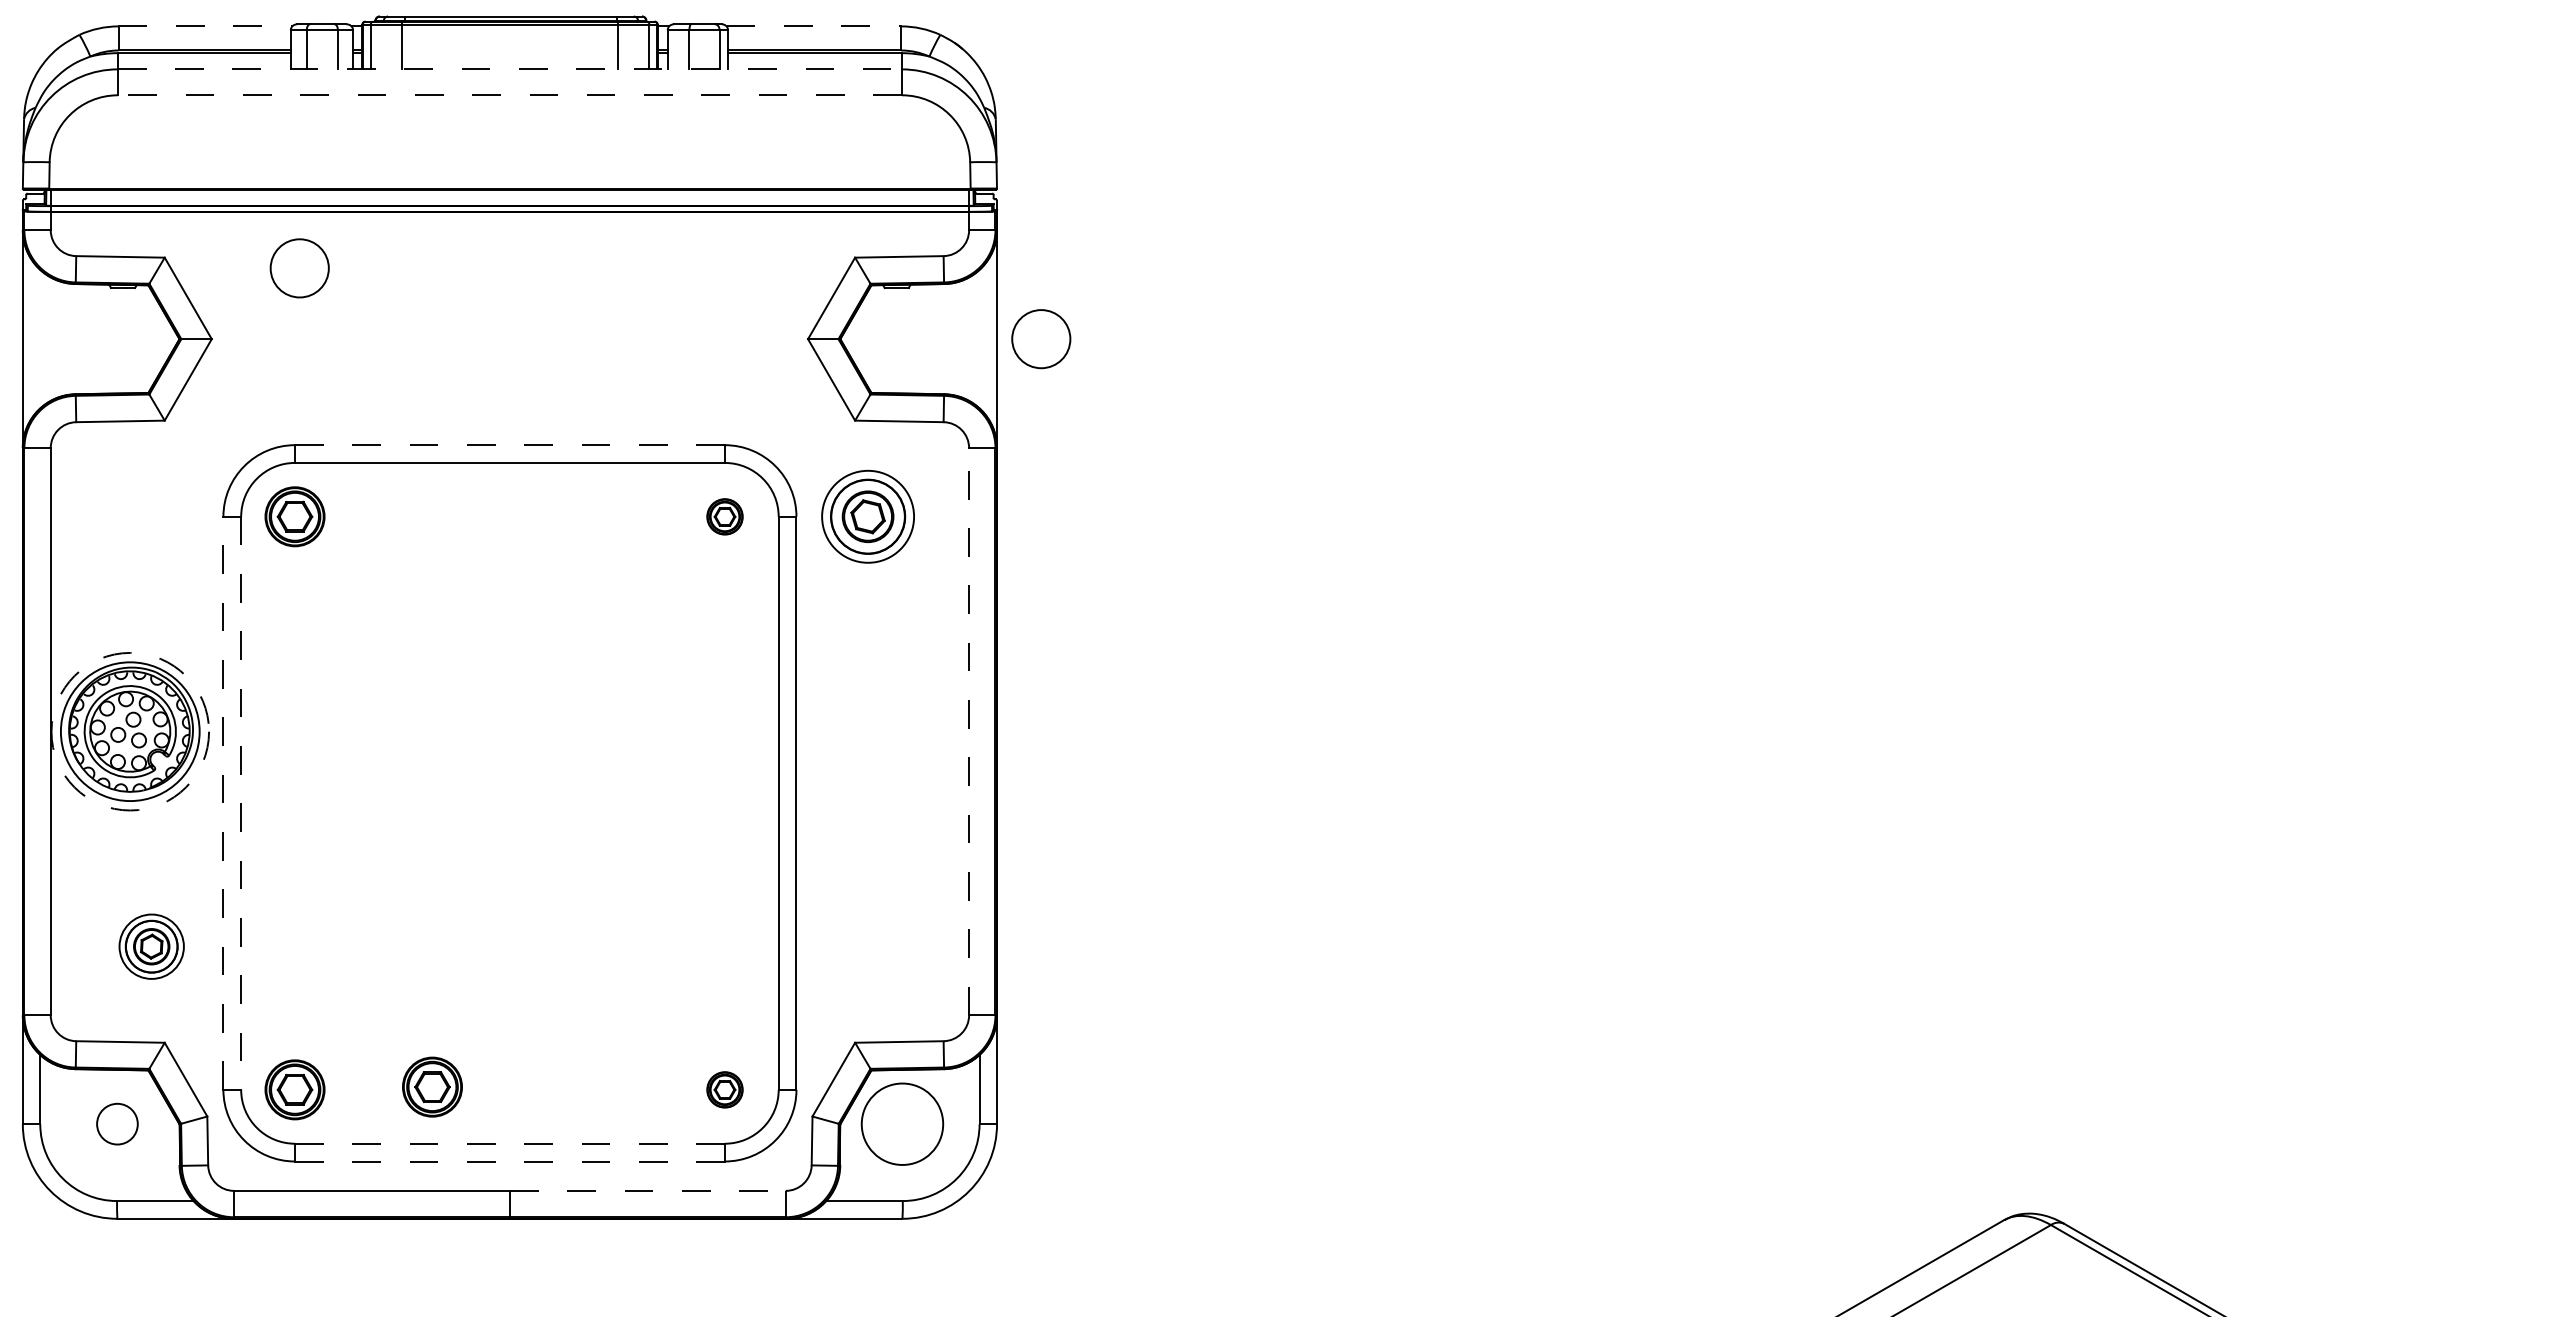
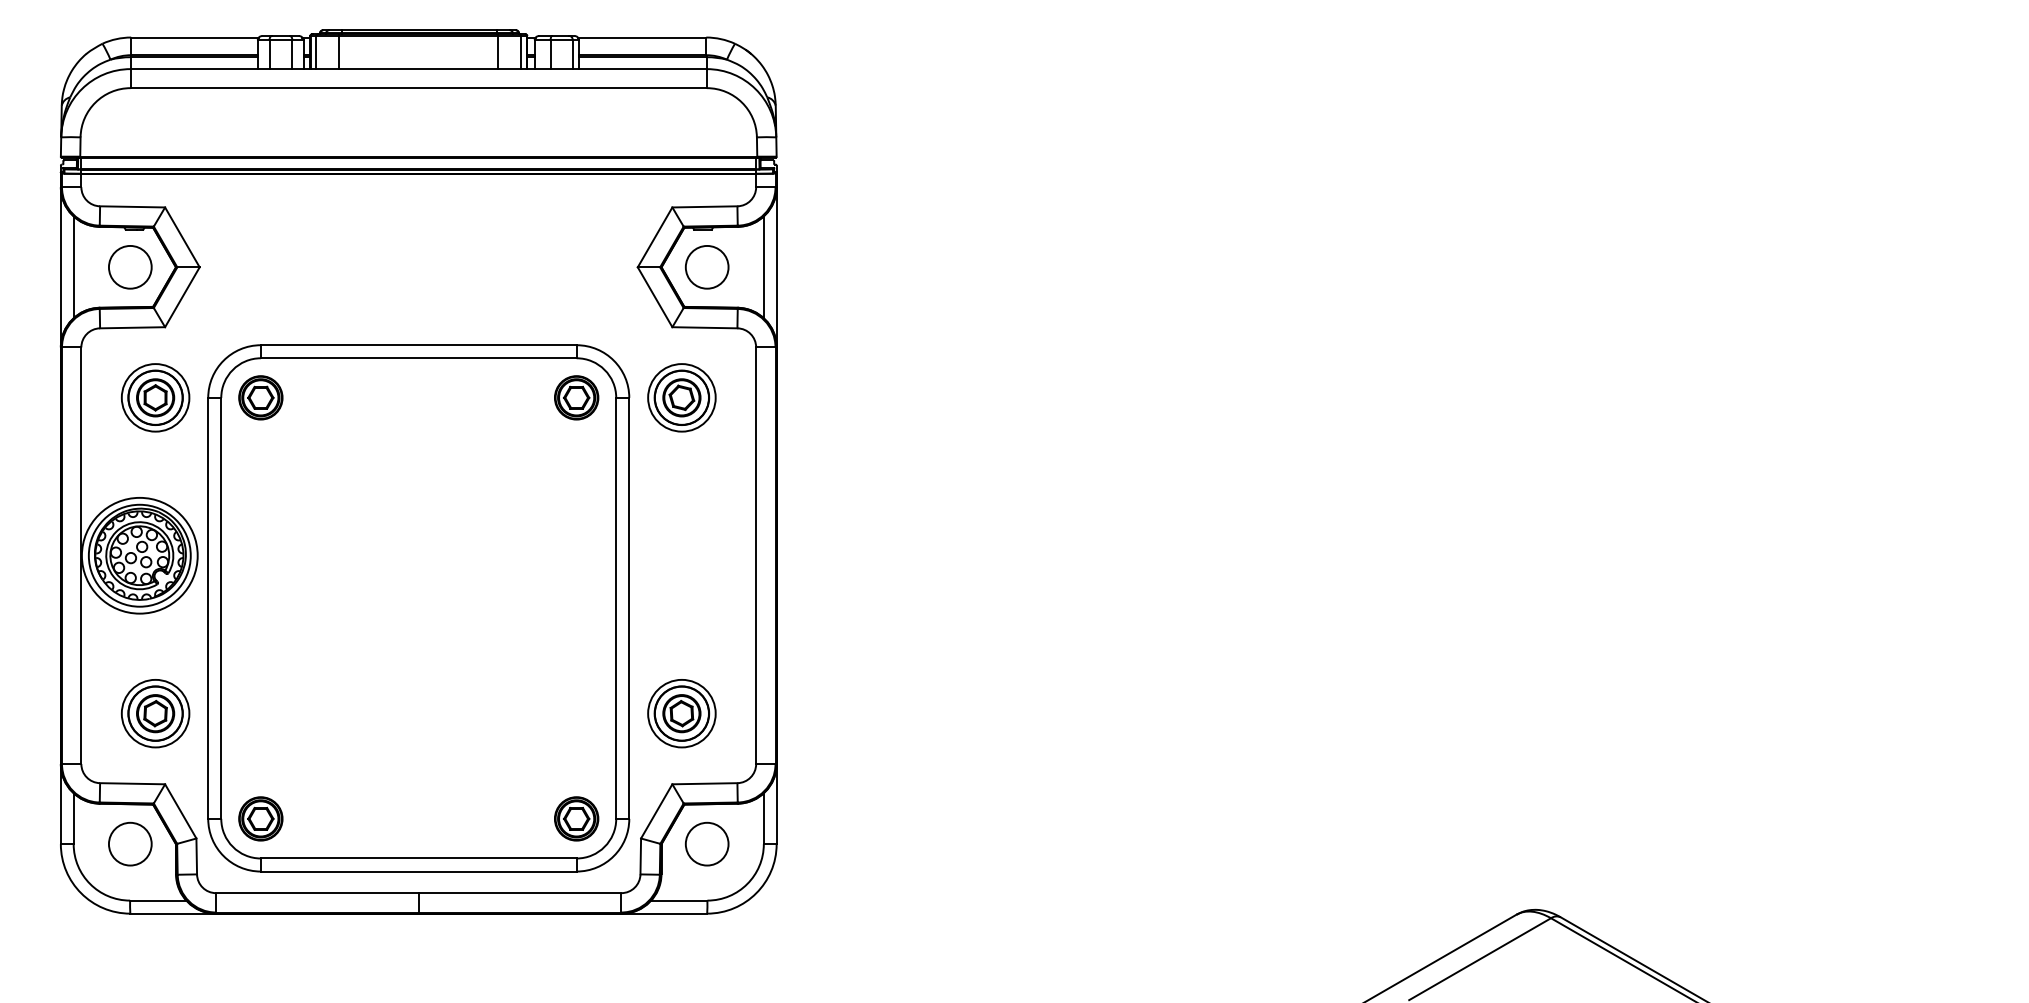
line: (206, 26) -> (195, 37), dashed -> solid
line: (814, 26) -> (642, 37), dashed -> solid
line: (510, 69) -> (419, 69), dashed -> solid
line: (509, 95) -> (418, 88), dashed -> solid
circle: (299, 268) -> (130, 267), moved
line: (40, 339) -> (73, 267), added
line: (979, 339) -> (763, 267), added
circle: (1040, 339) -> (706, 267), moved
line: (509, 445) -> (418, 345), dashed -> solid
part: (151, 516) -> (155, 397), added
part: (724, 516) -> (576, 397), size x1.67
circle: (129, 731) -> (139, 555), dashed -> solid
line: (969, 731) -> (756, 555), dashed -> solid
line: (223, 803) -> (208, 608), dashed -> solid
line: (241, 803) -> (221, 608), dashed -> solid
part: (151, 946) -> (155, 713), size x1.43
part: (867, 946) -> (681, 713), added
part: (431, 1086) -> (361, 816), removed
part: (724, 1089) -> (576, 818), size x1.67
circle: (117, 1123) -> (130, 843), size x1.43
circle: (901, 1123) -> (706, 843), size x0.71
line: (509, 1143) -> (418, 858), dashed -> solid
line: (509, 1161) -> (418, 871), dashed -> solid
line: (648, 1191) -> (520, 893), dashed -> solid

